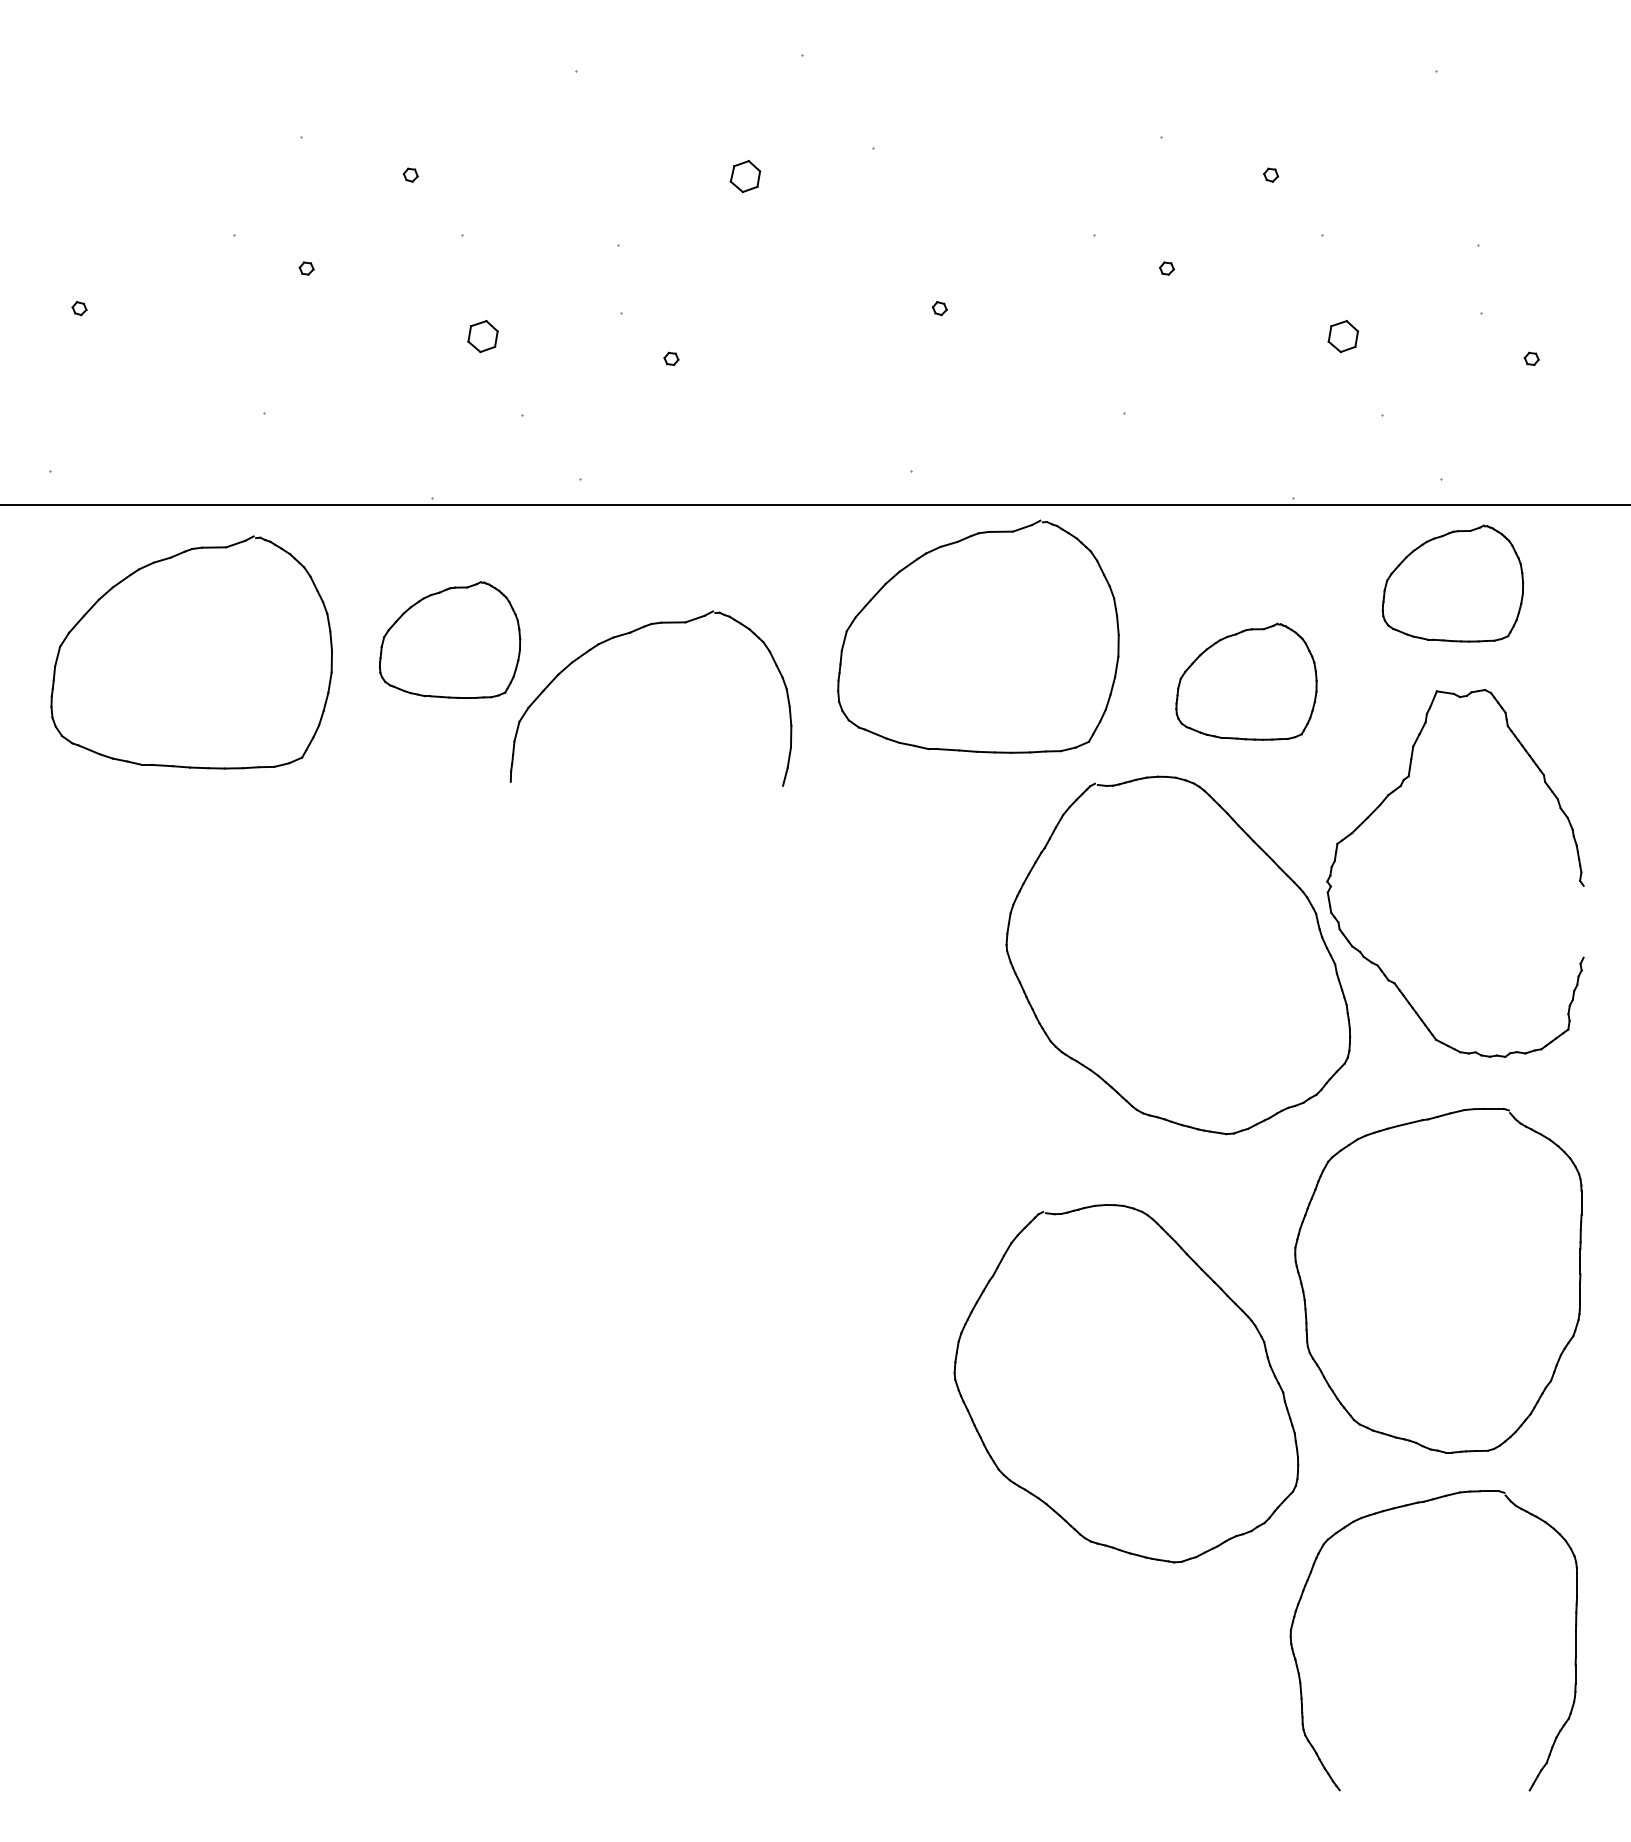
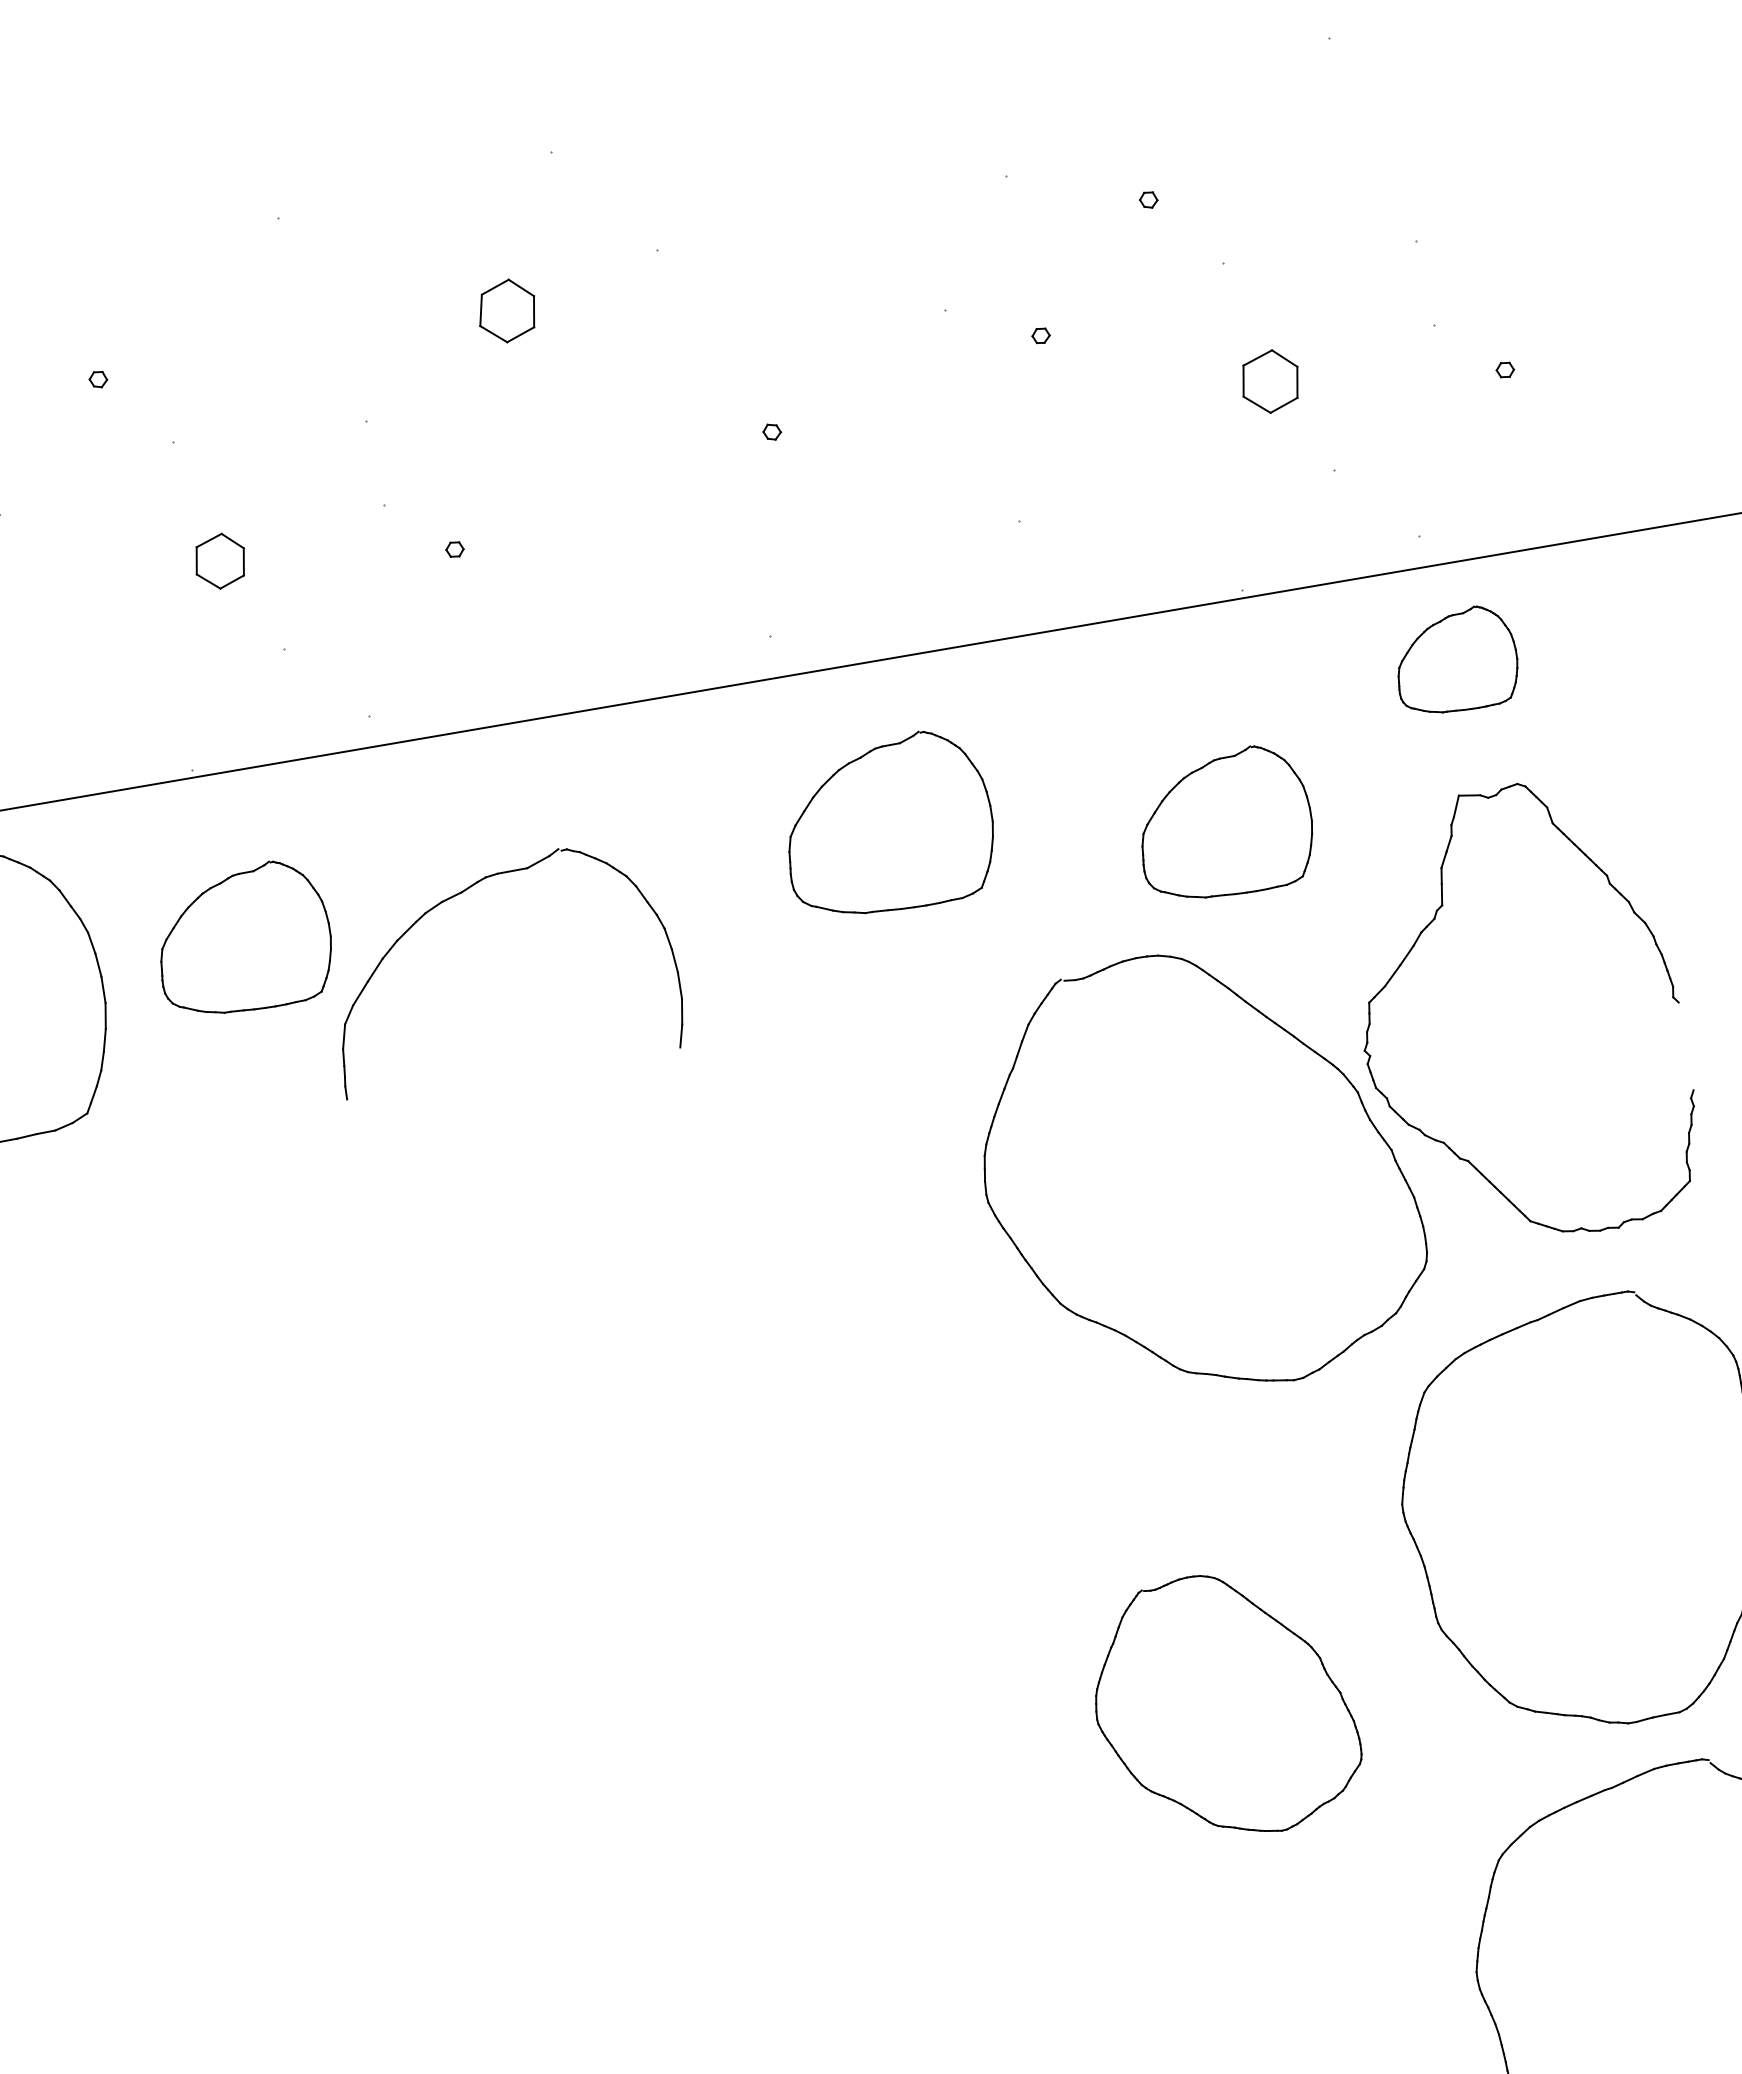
part: (745, 176) -> (507, 311), size x1.6
part: (482, 336) -> (219, 561), size x1.4
part: (1343, 336) -> (1270, 381), size x1.6
part: (1452, 583) -> (1455, 660), size x0.7
part: (978, 636) -> (887, 824), size x0.6
part: (1126, 1383) -> (1224, 1705), size x0.6

